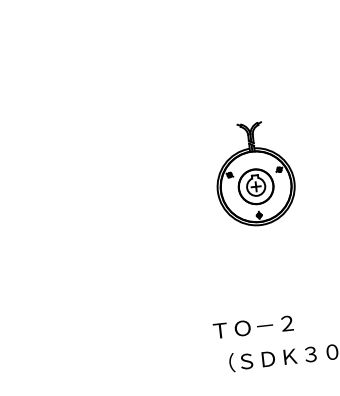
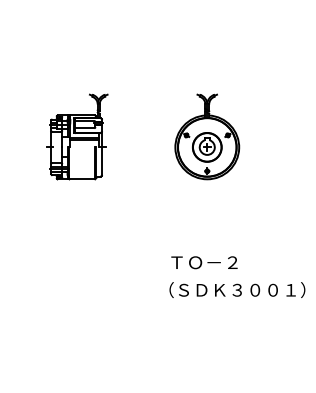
part: (98, 190) -> (77, 136), added
text: (253, 326) -> (204, 262), moved

